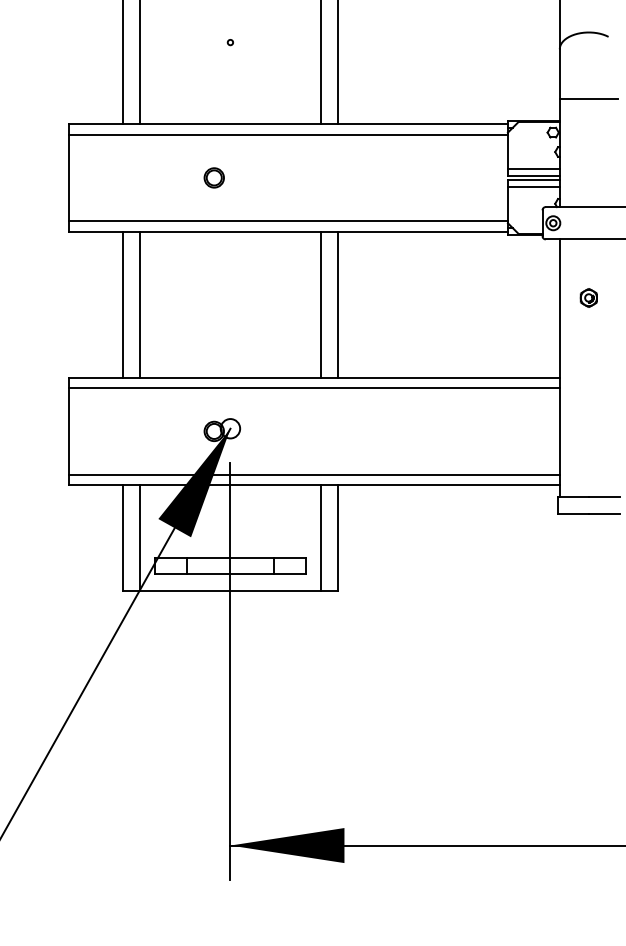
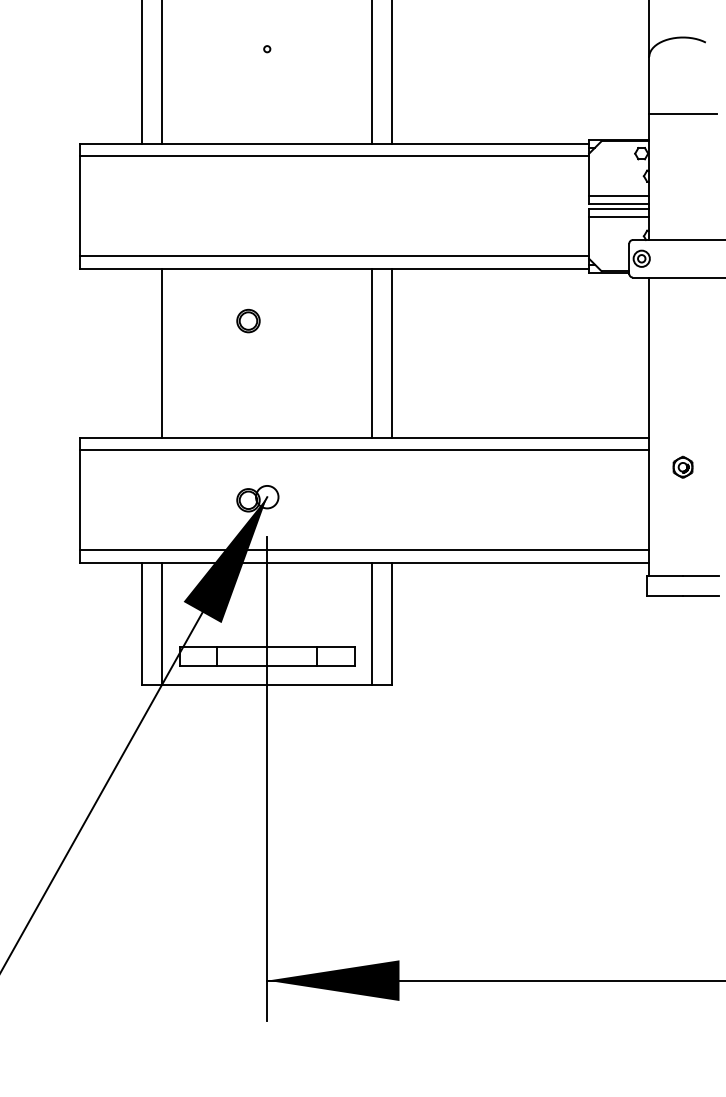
part: (213, 177) -> (247, 320), moved
part: (588, 297) -> (682, 466), moved
line: (122, 304) -> (142, 353), removed

